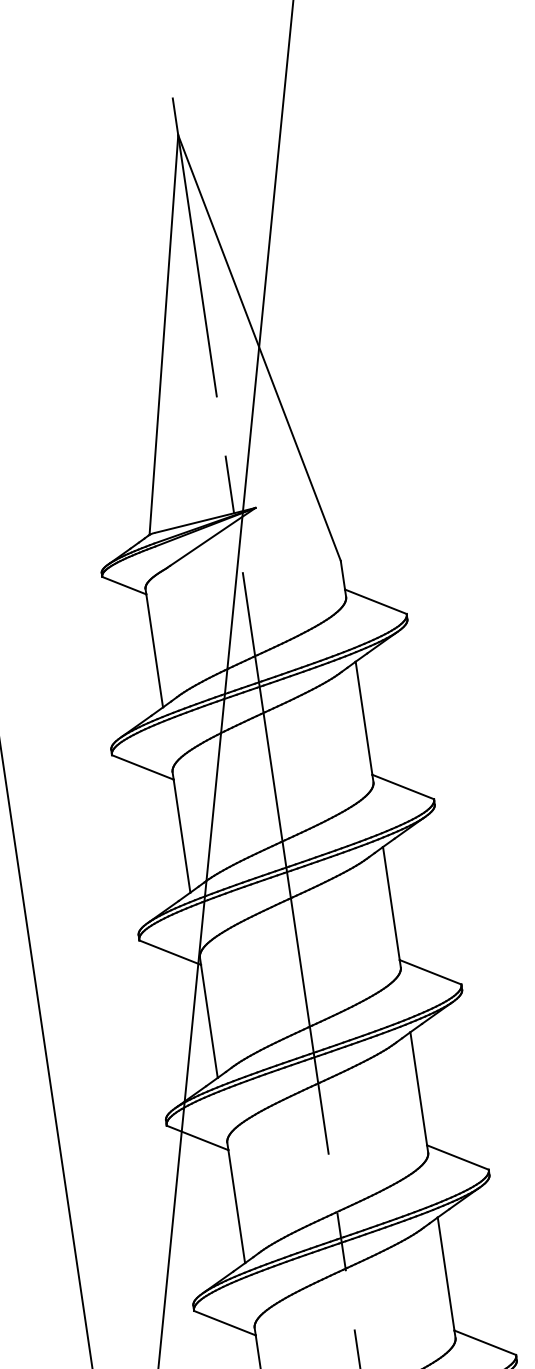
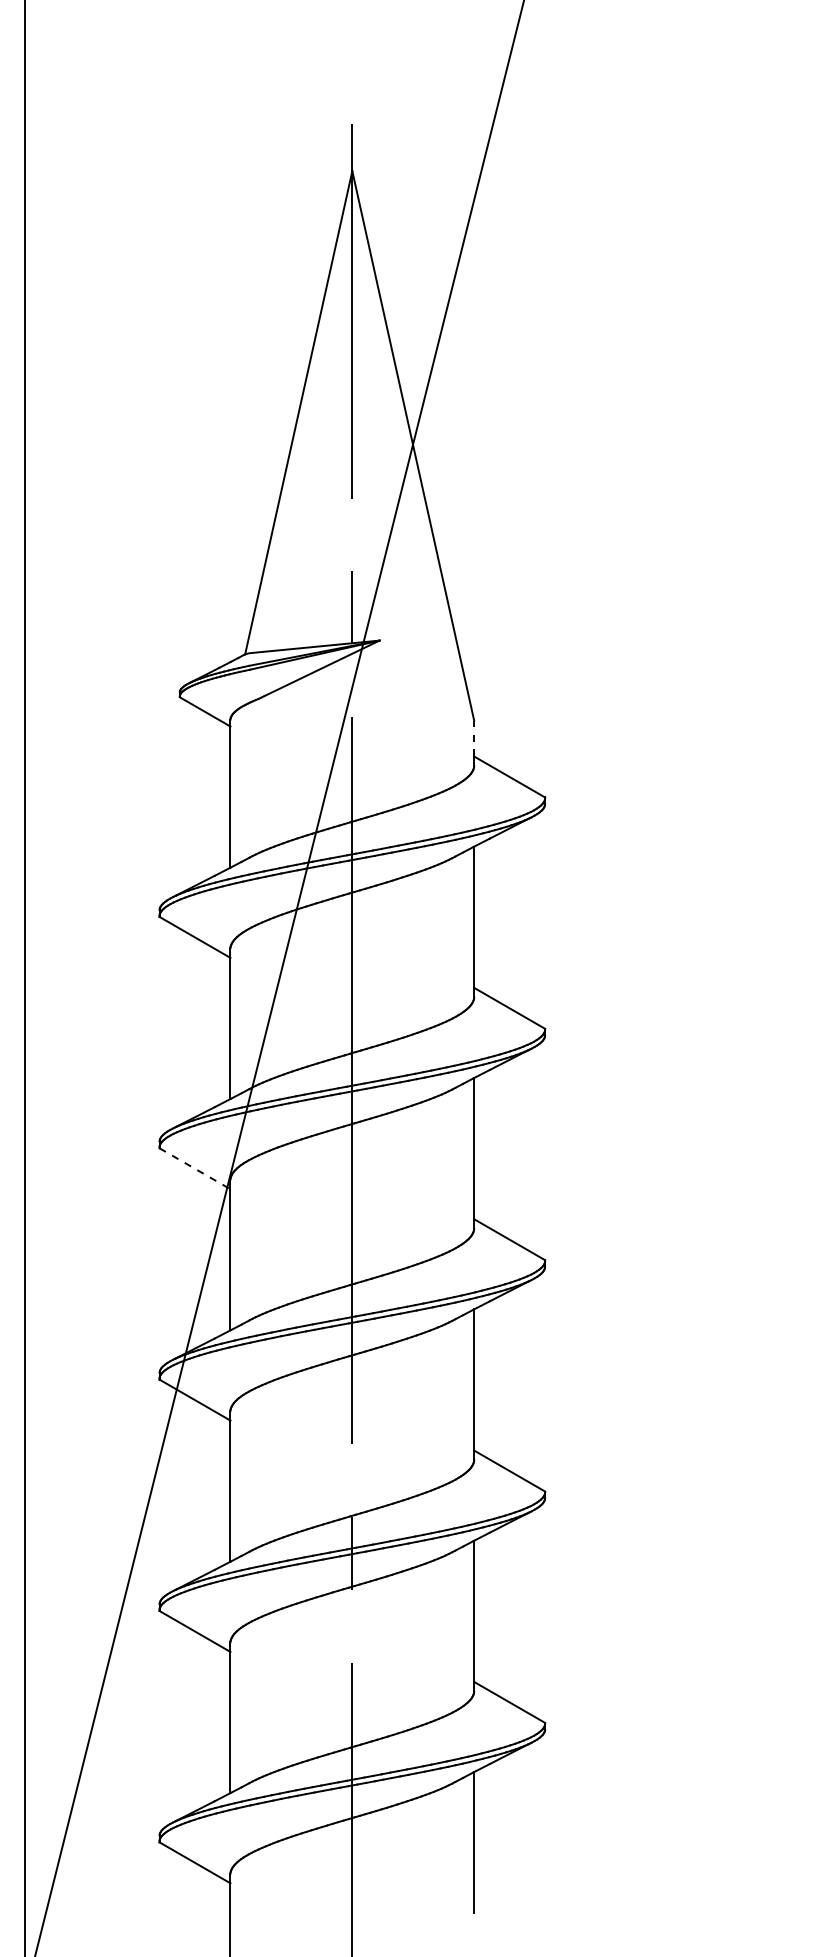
line: (343, 575) -> (474, 738), solid -> dashed
line: (170, 952) -> (195, 1168), solid -> dashed

